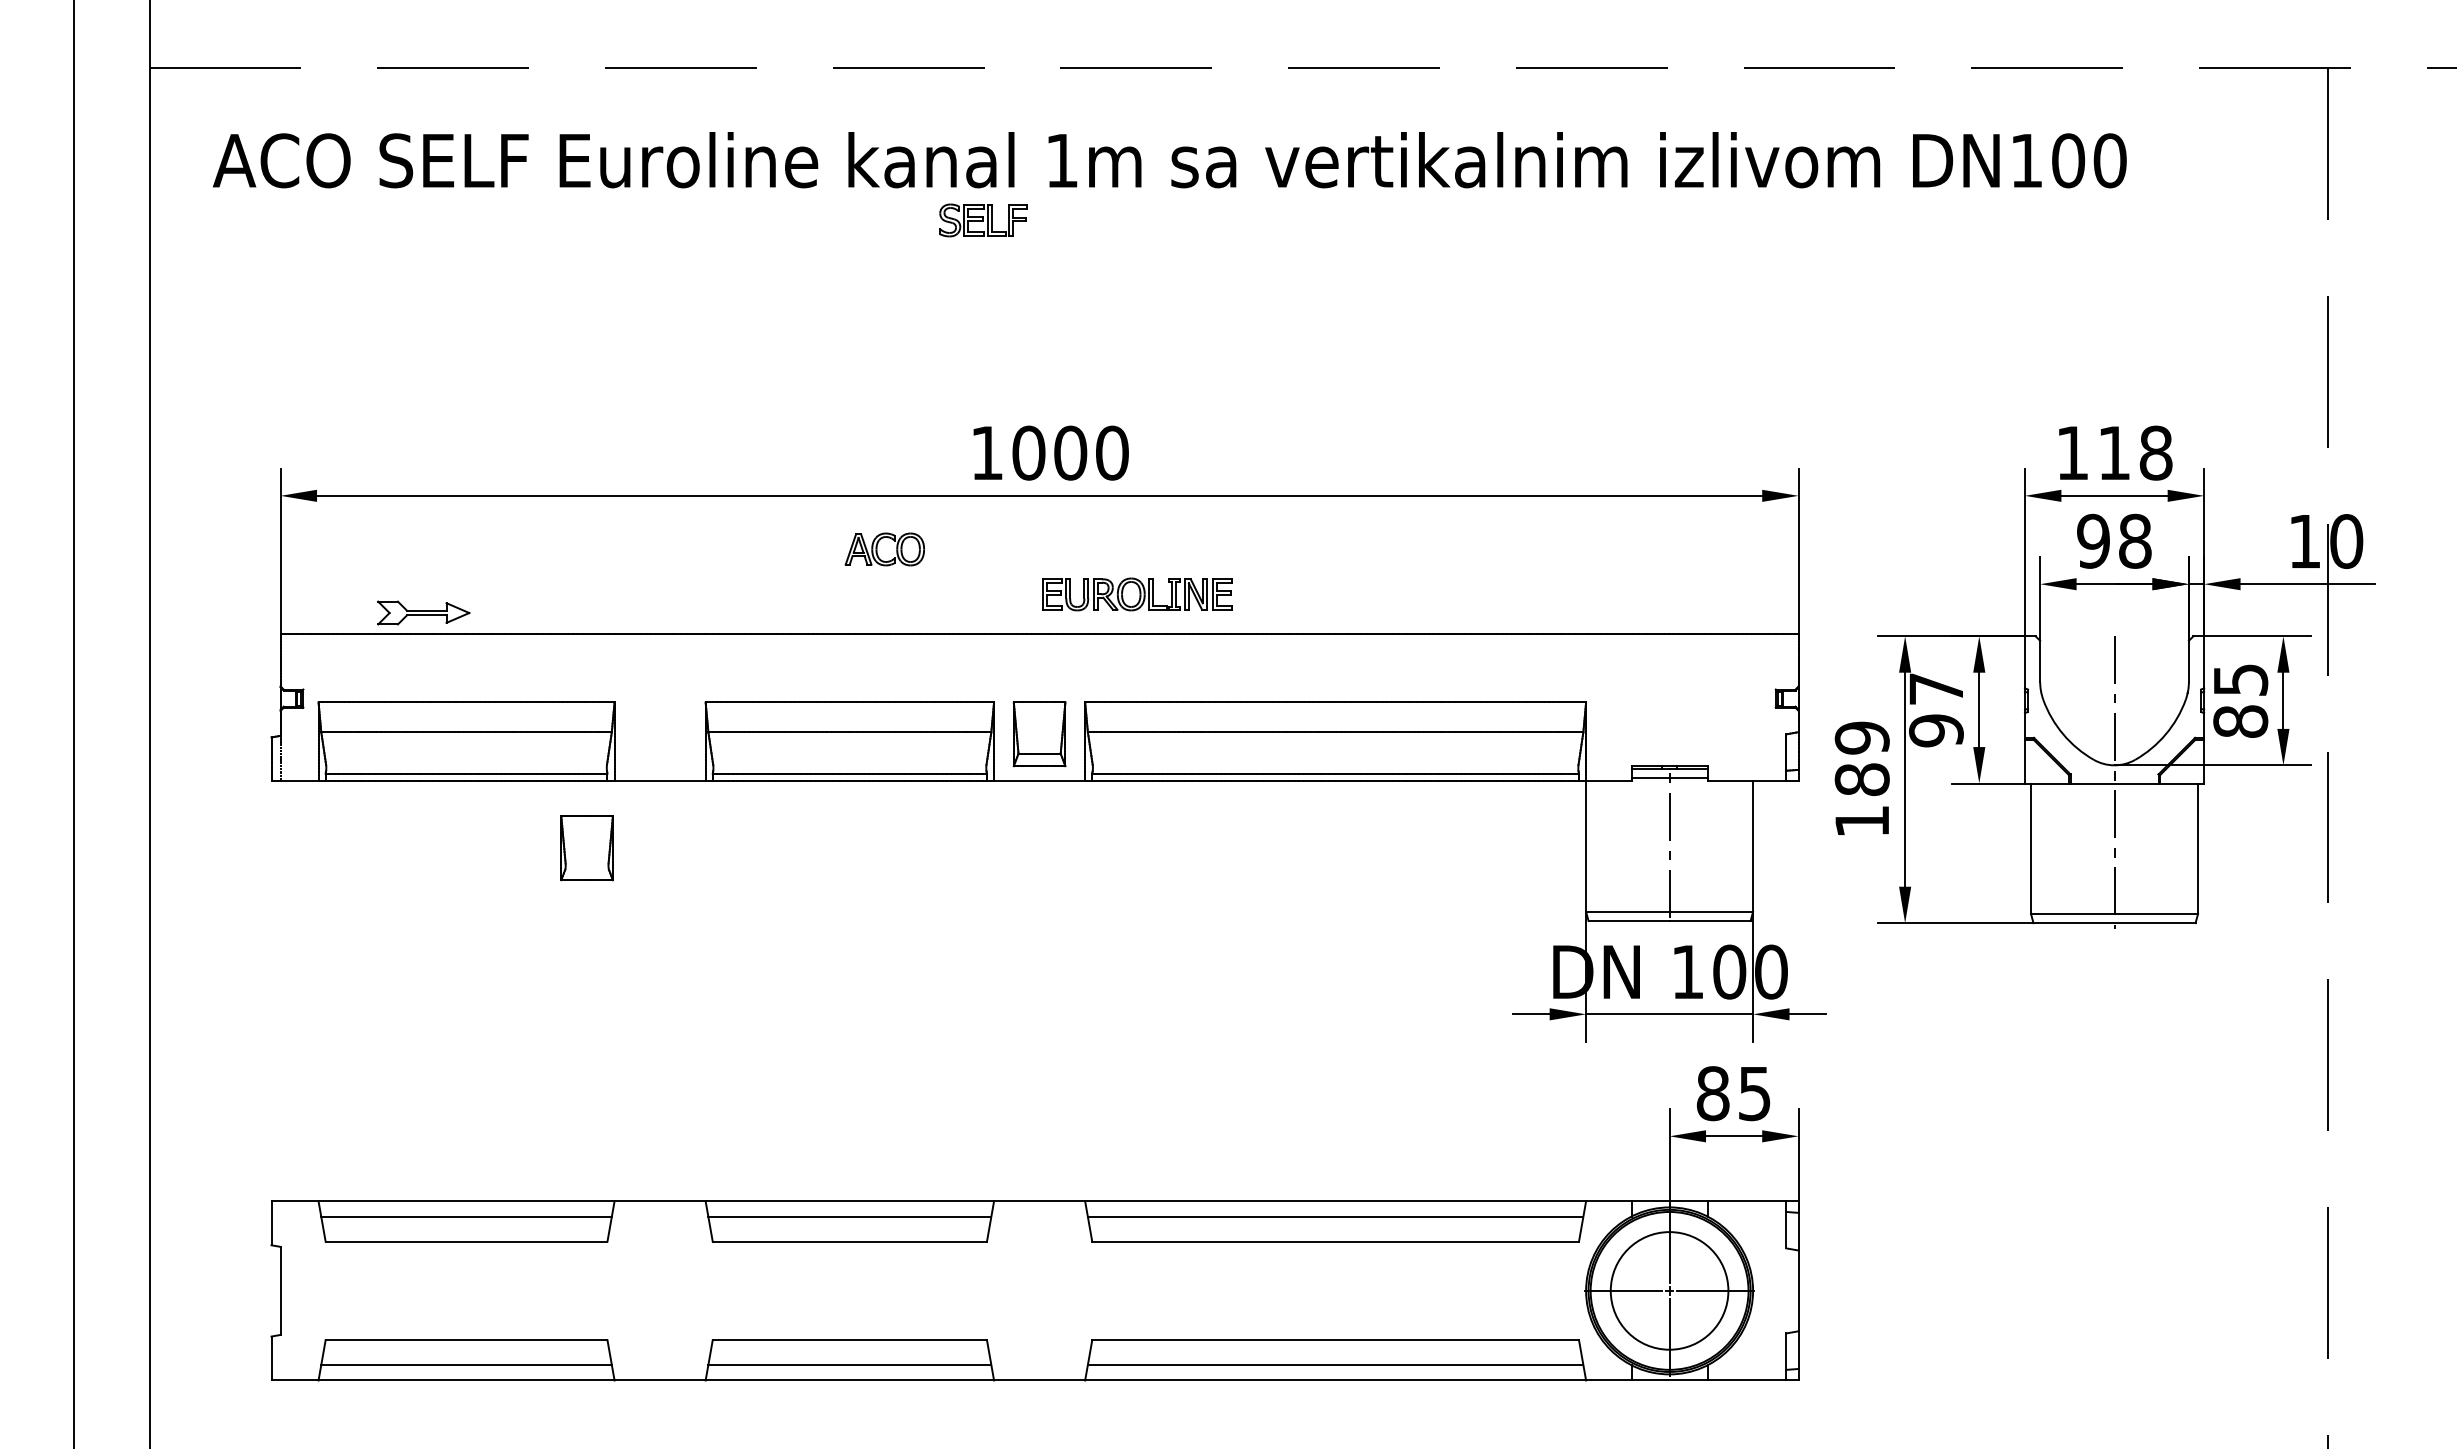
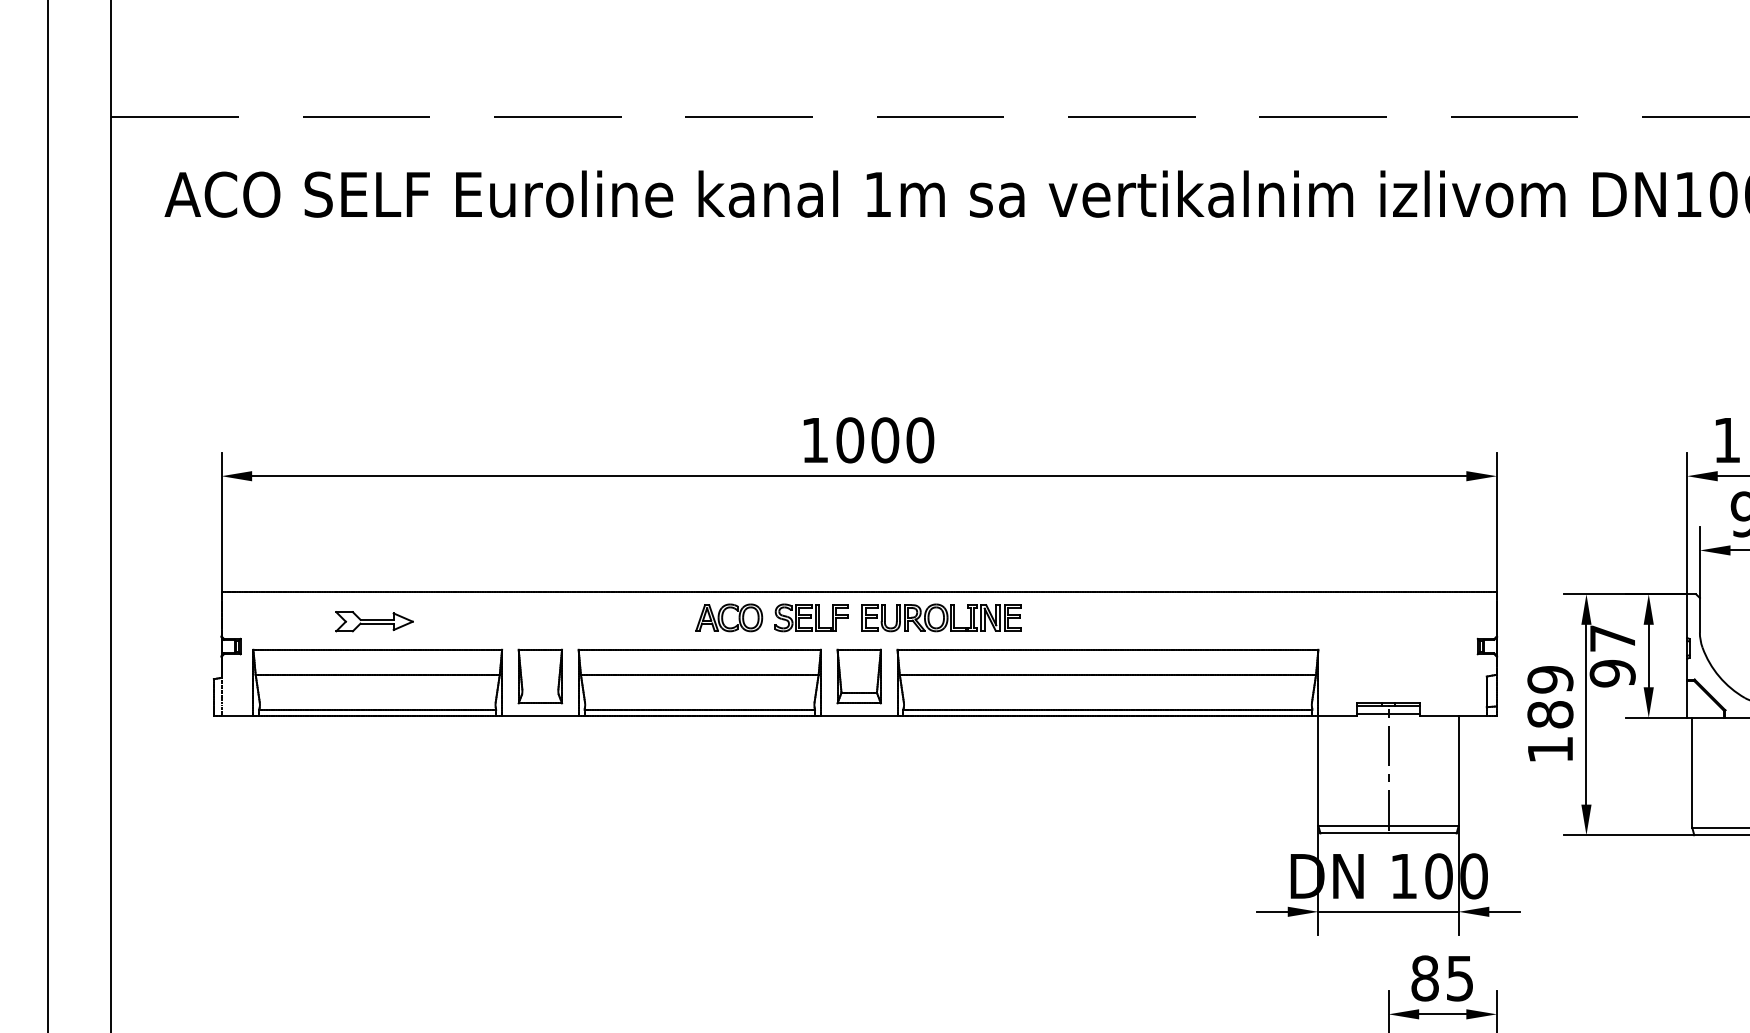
part: (983, 220) -> (812, 617), moved
part: (877, 549) -> (723, 617), moved
part: (1137, 594) -> (941, 617), moved
part: (423, 612) -> (374, 621), moved
part: (586, 848) -> (539, 676), moved

